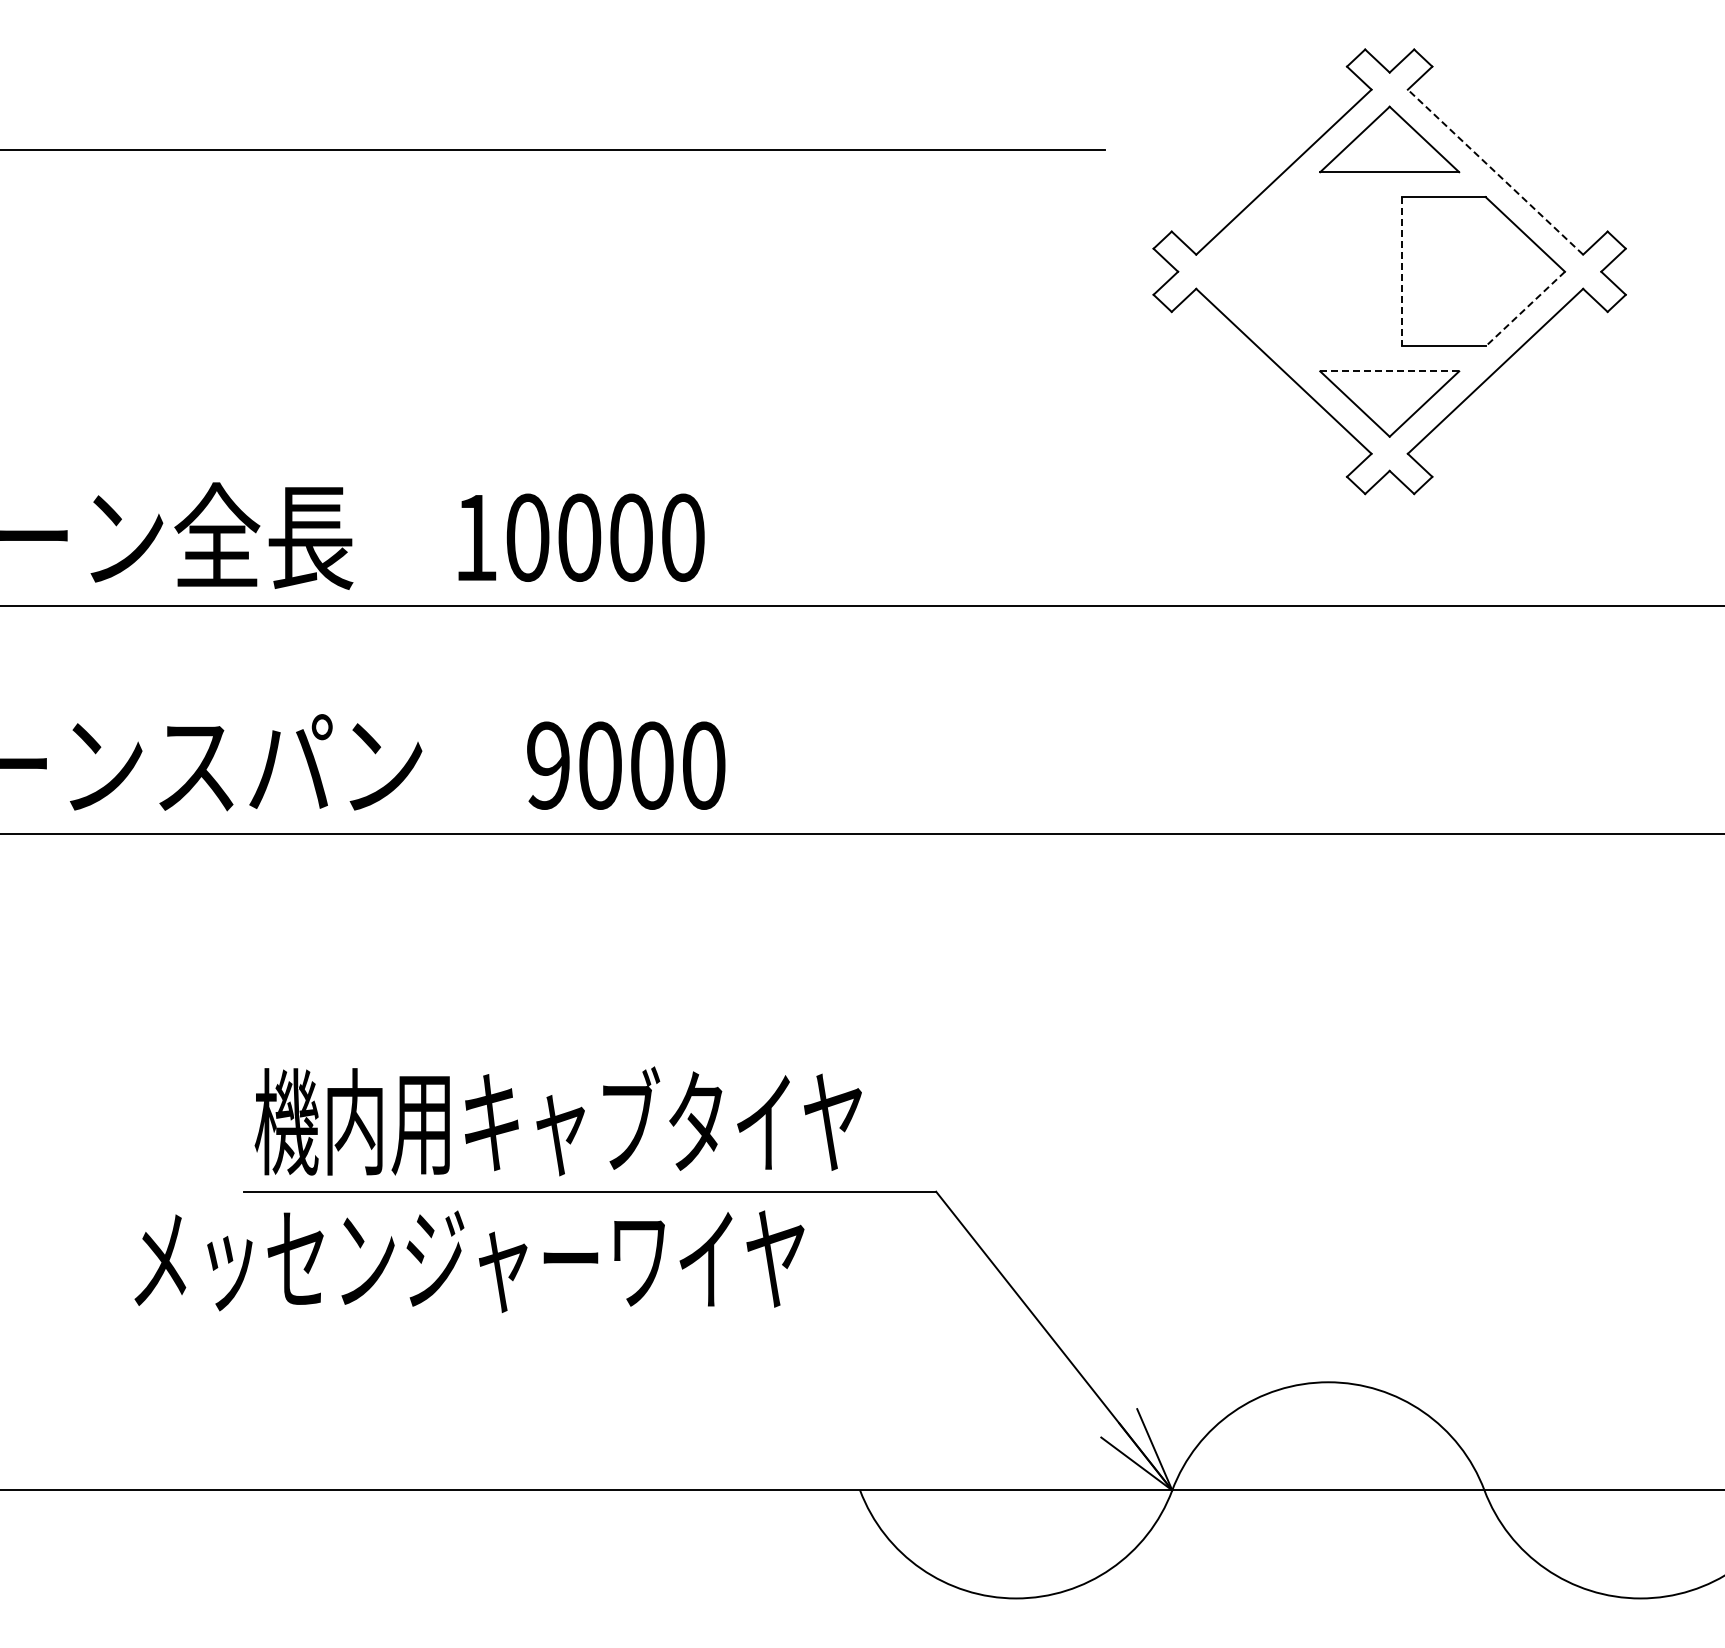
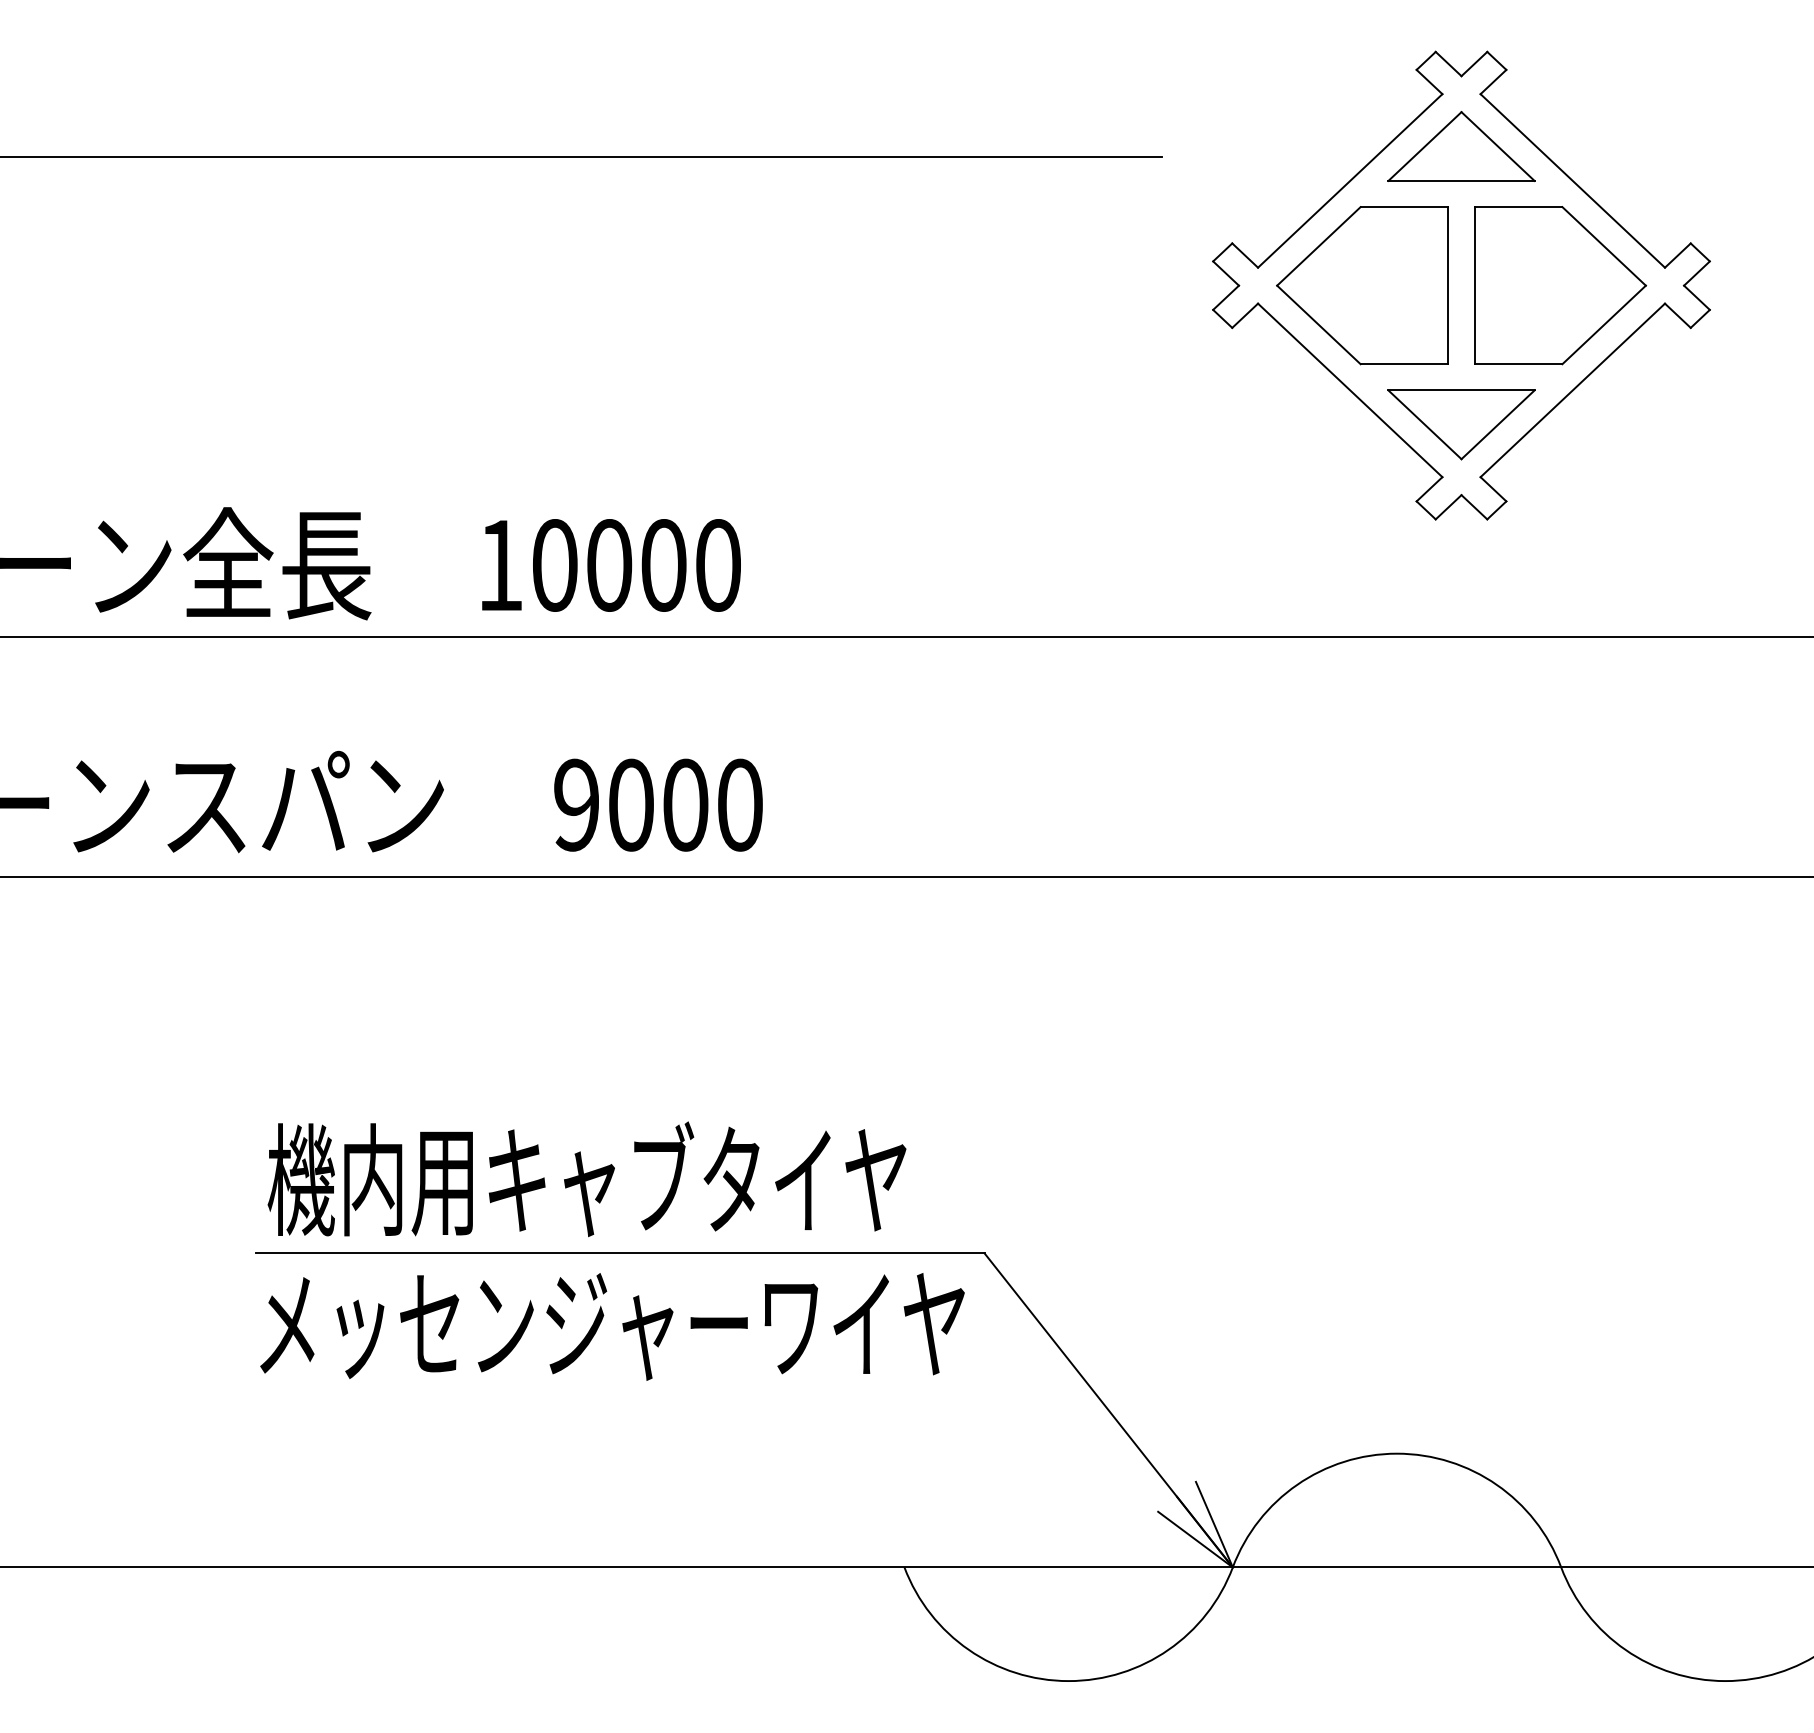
line: (1495, 171) -> (1572, 180), dashed -> solid
part: (1295, 271) -> (1362, 285), added
line: (1402, 271) -> (1474, 285), dashed -> solid
line: (1524, 309) -> (1603, 325), dashed -> solid
line: (1390, 371) -> (1462, 390), dashed -> solid
text: (469, 1261) -> (612, 1326), moved

